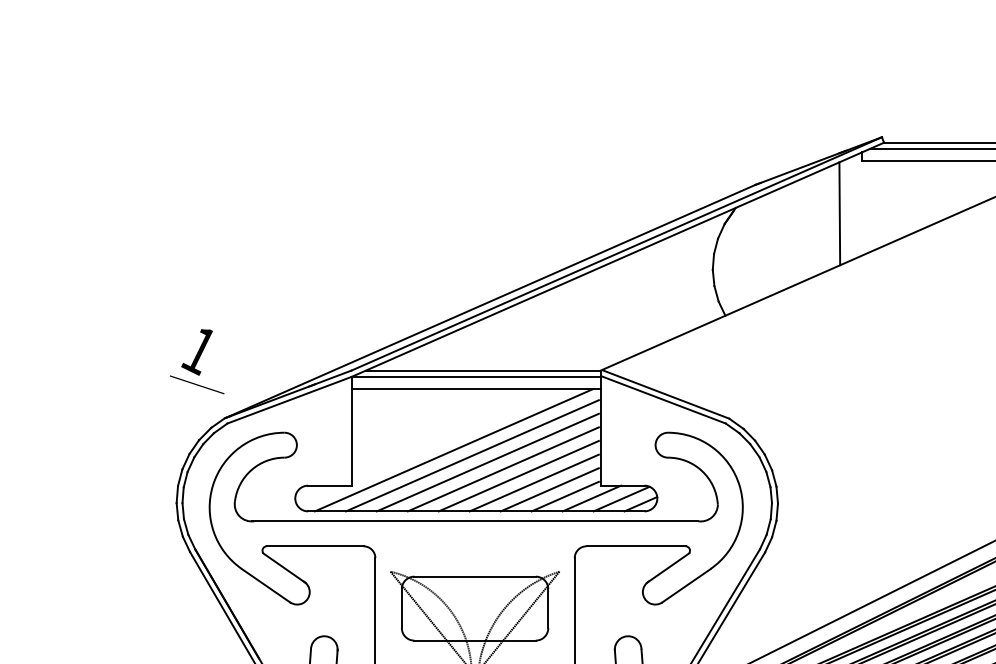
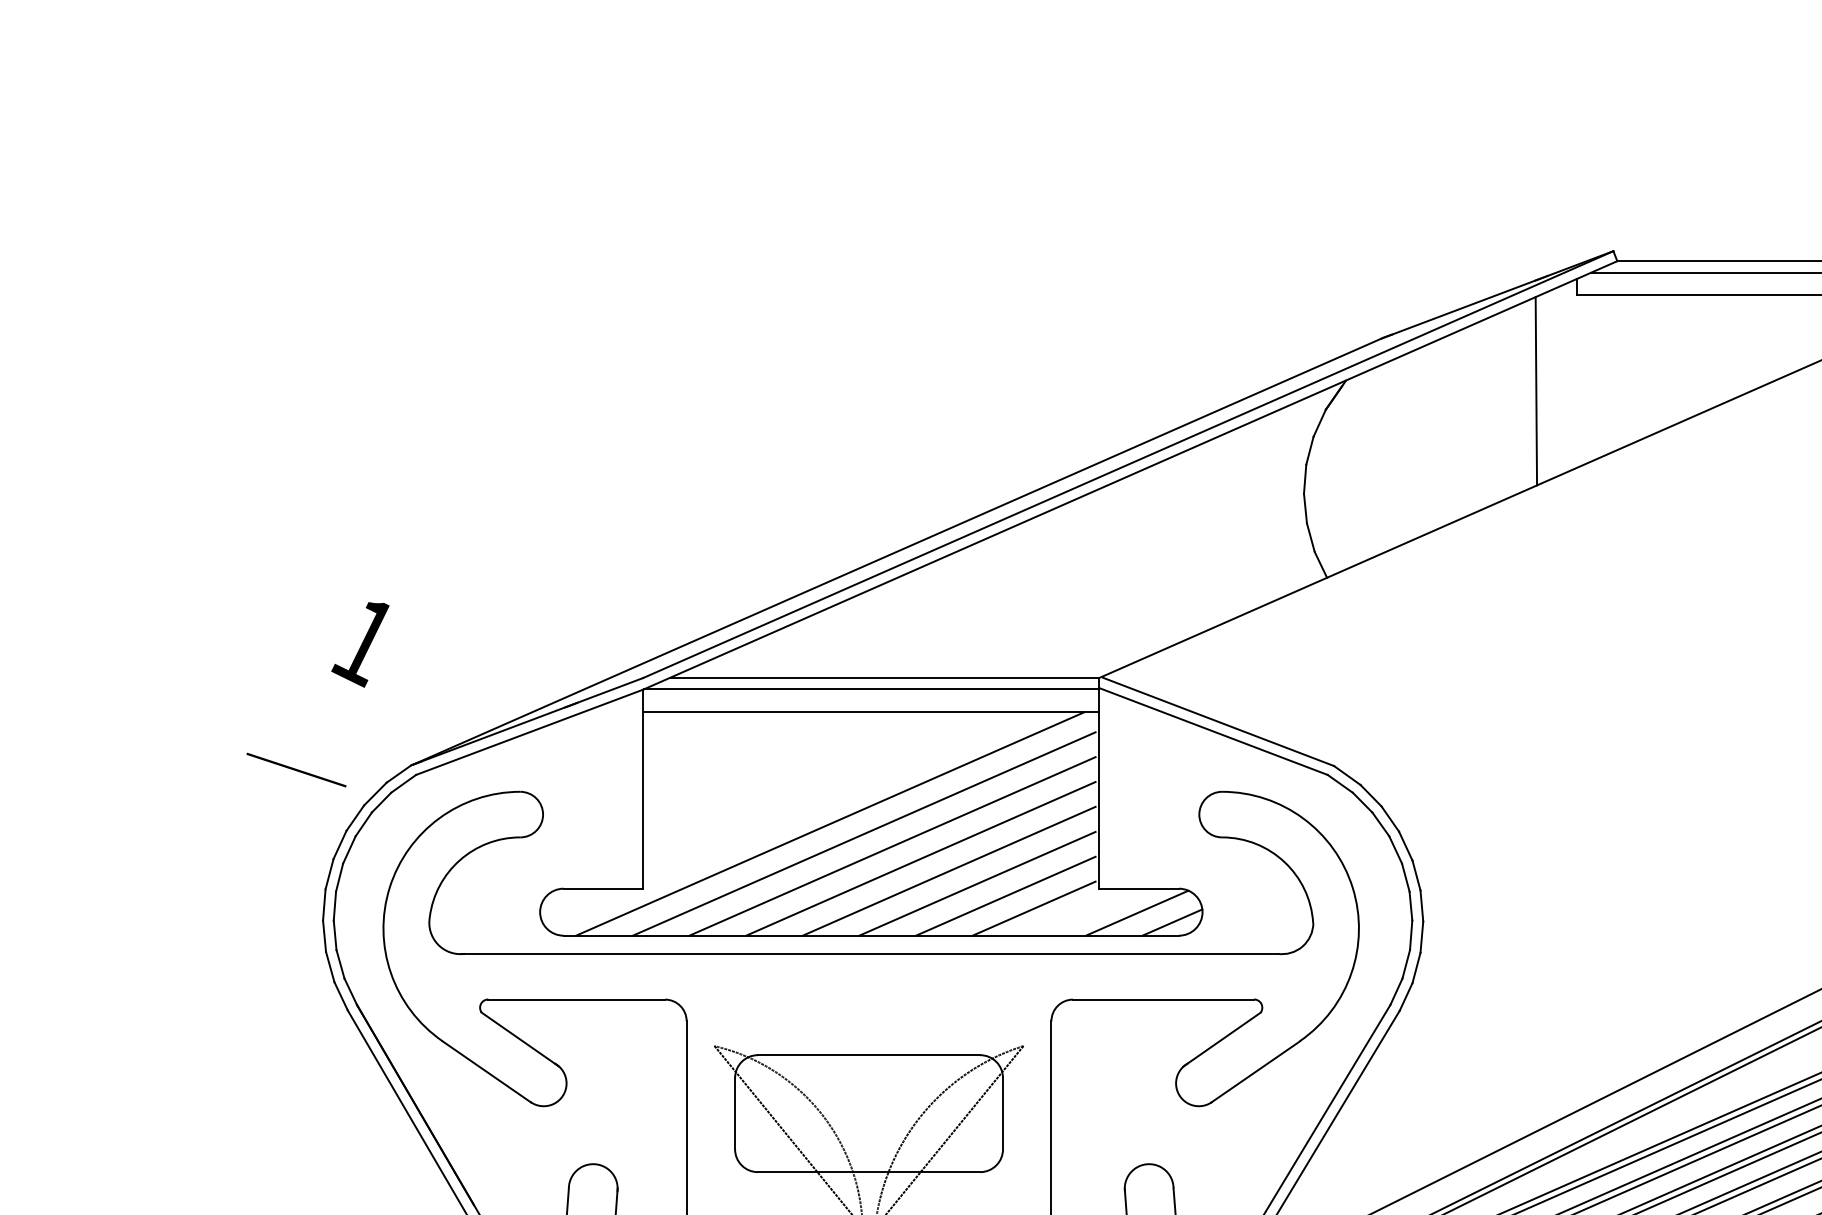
line: (197, 384) -> (297, 769), moved
line: (591, 498) -> (1082, 912), removed

